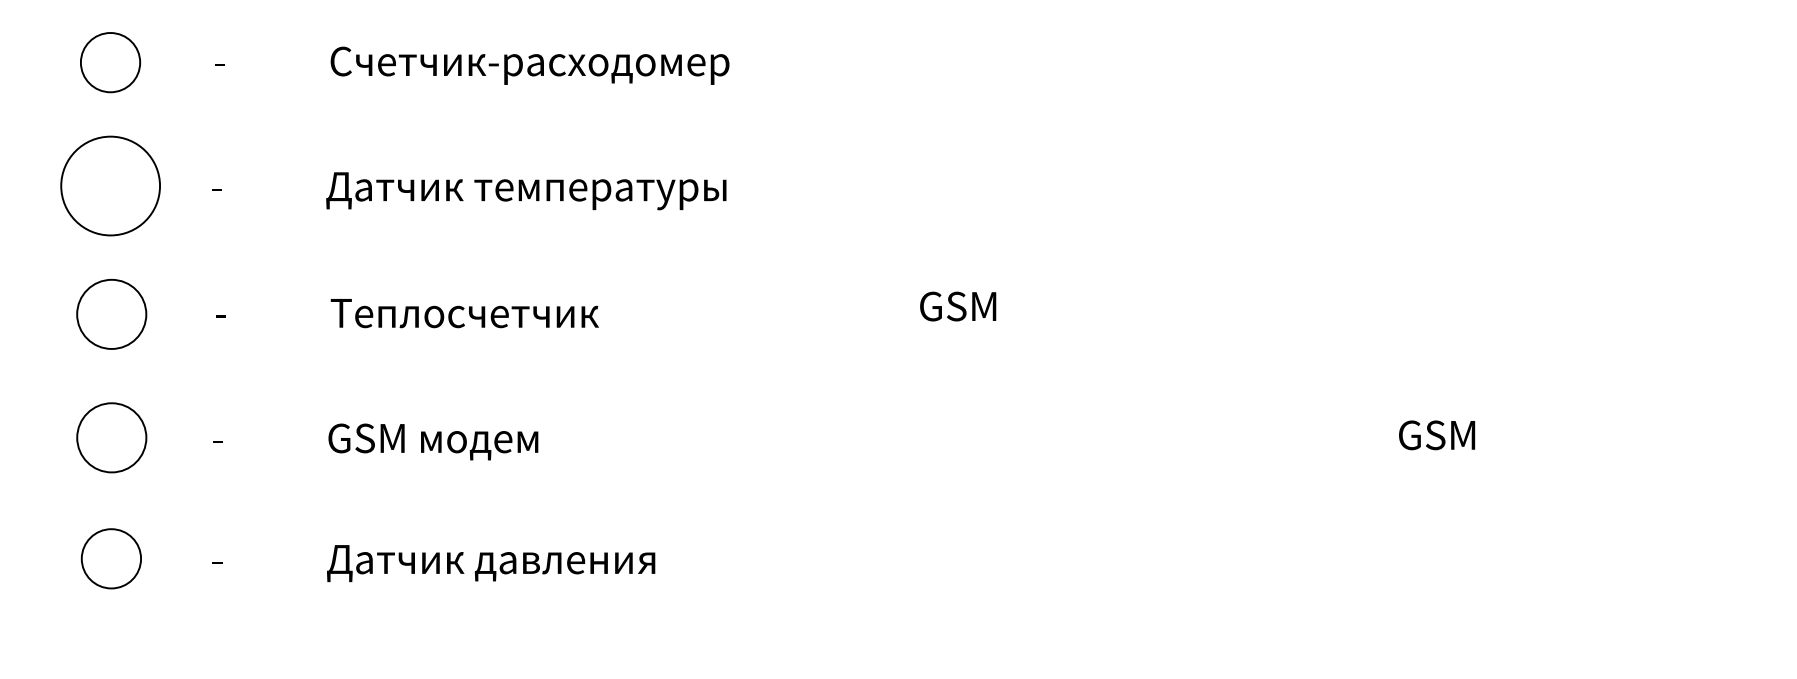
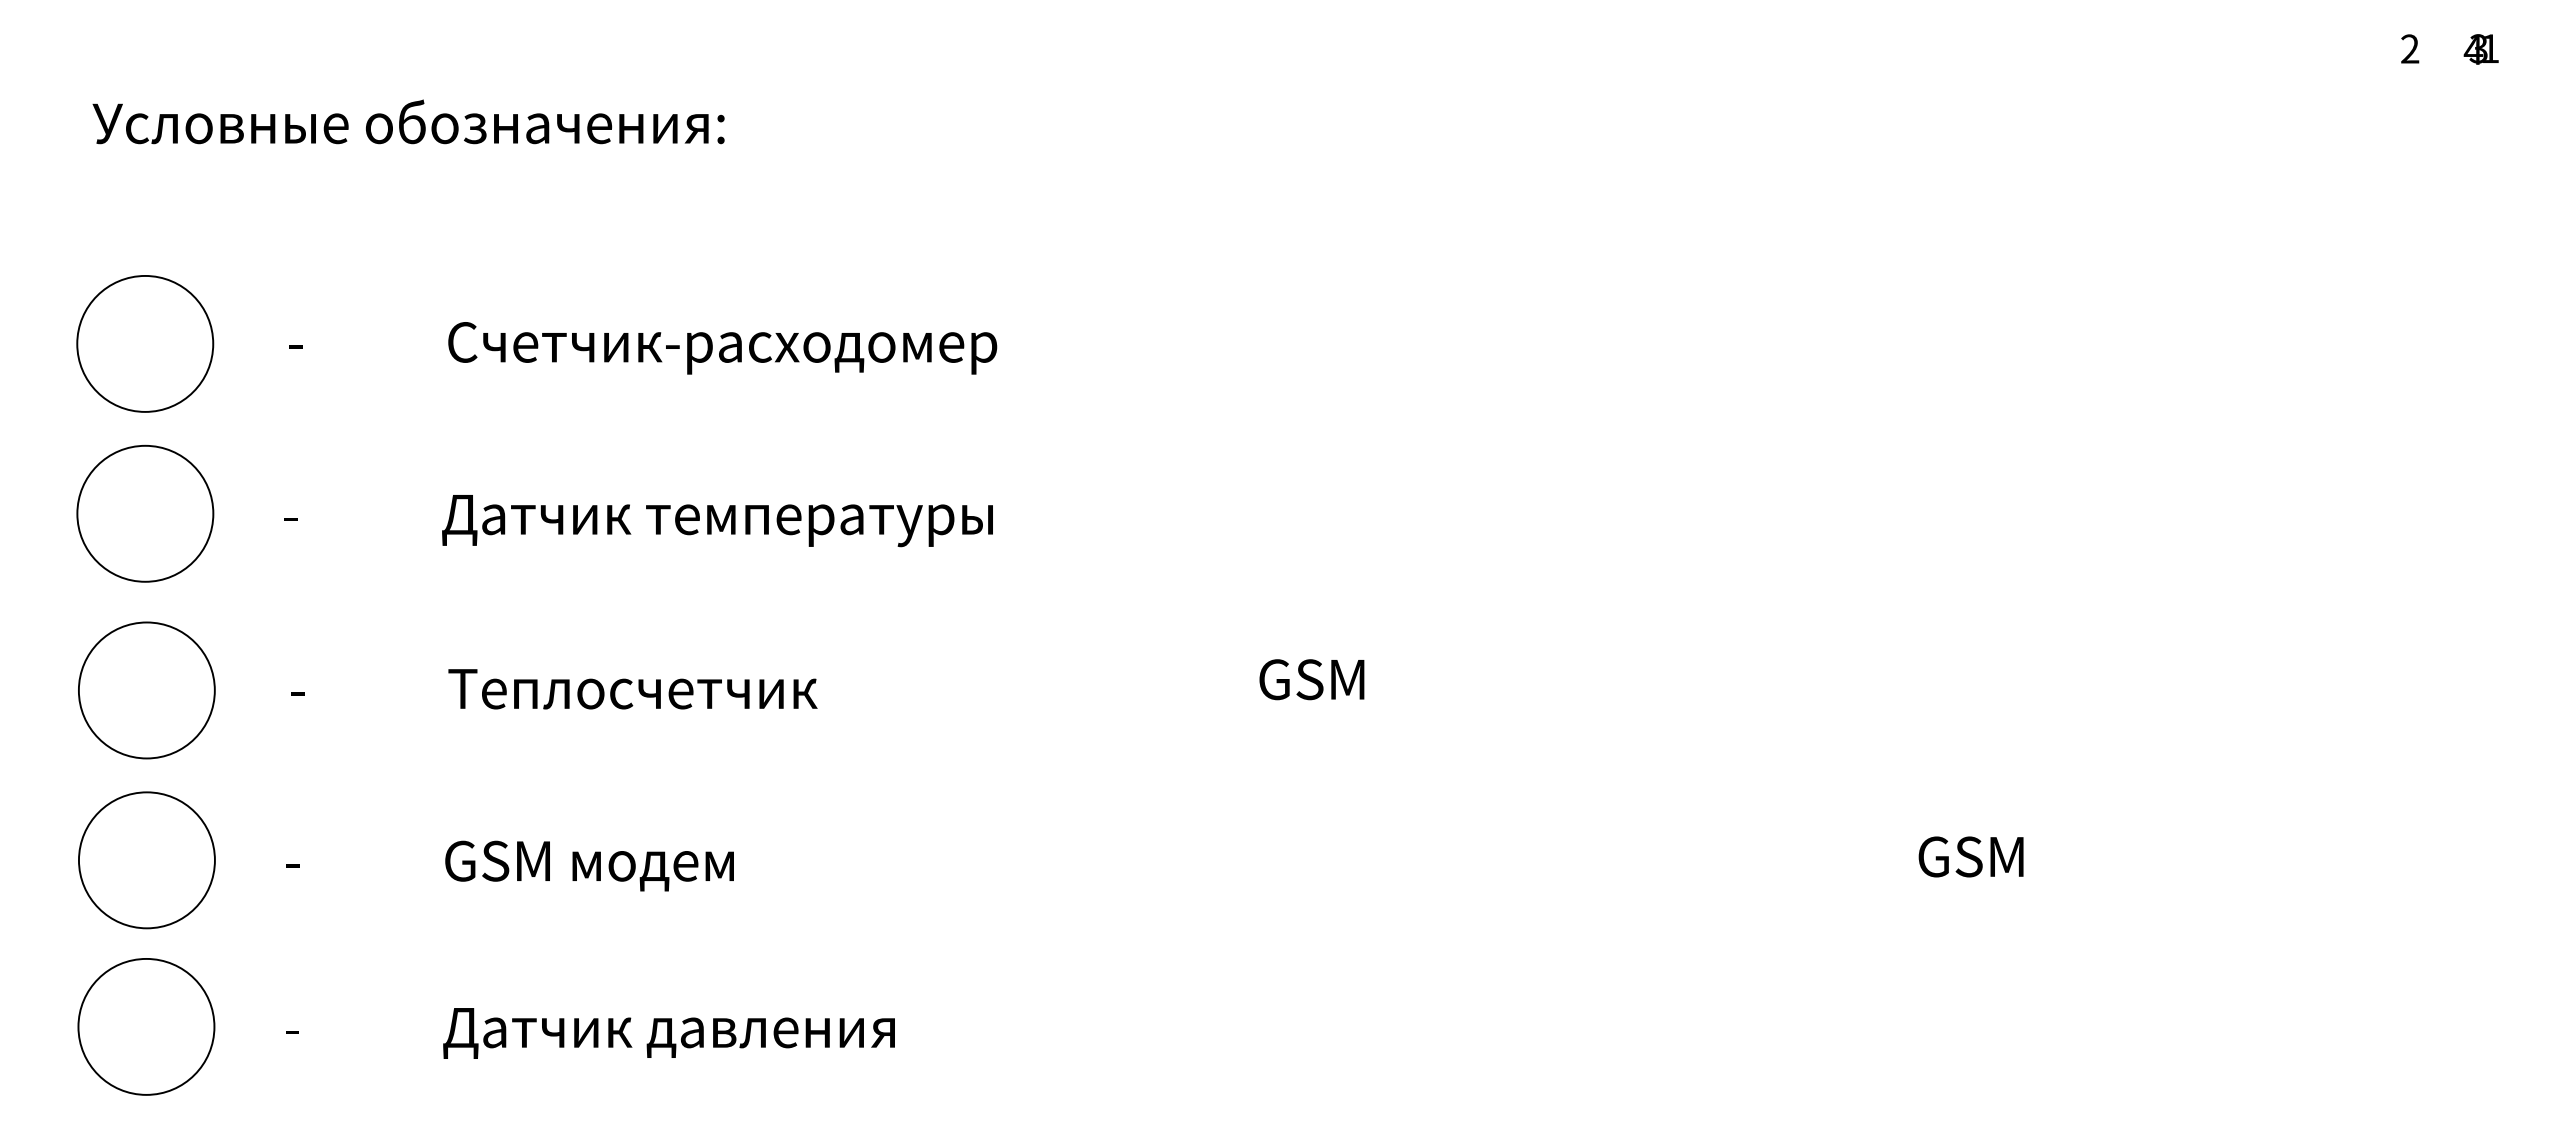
circle: (110, 62) -> (145, 343), size x1.67
circle: (111, 314) -> (146, 690), size x1.43
circle: (111, 437) -> (146, 860), size x1.43
circle: (111, 558) -> (146, 1026), size x1.67

